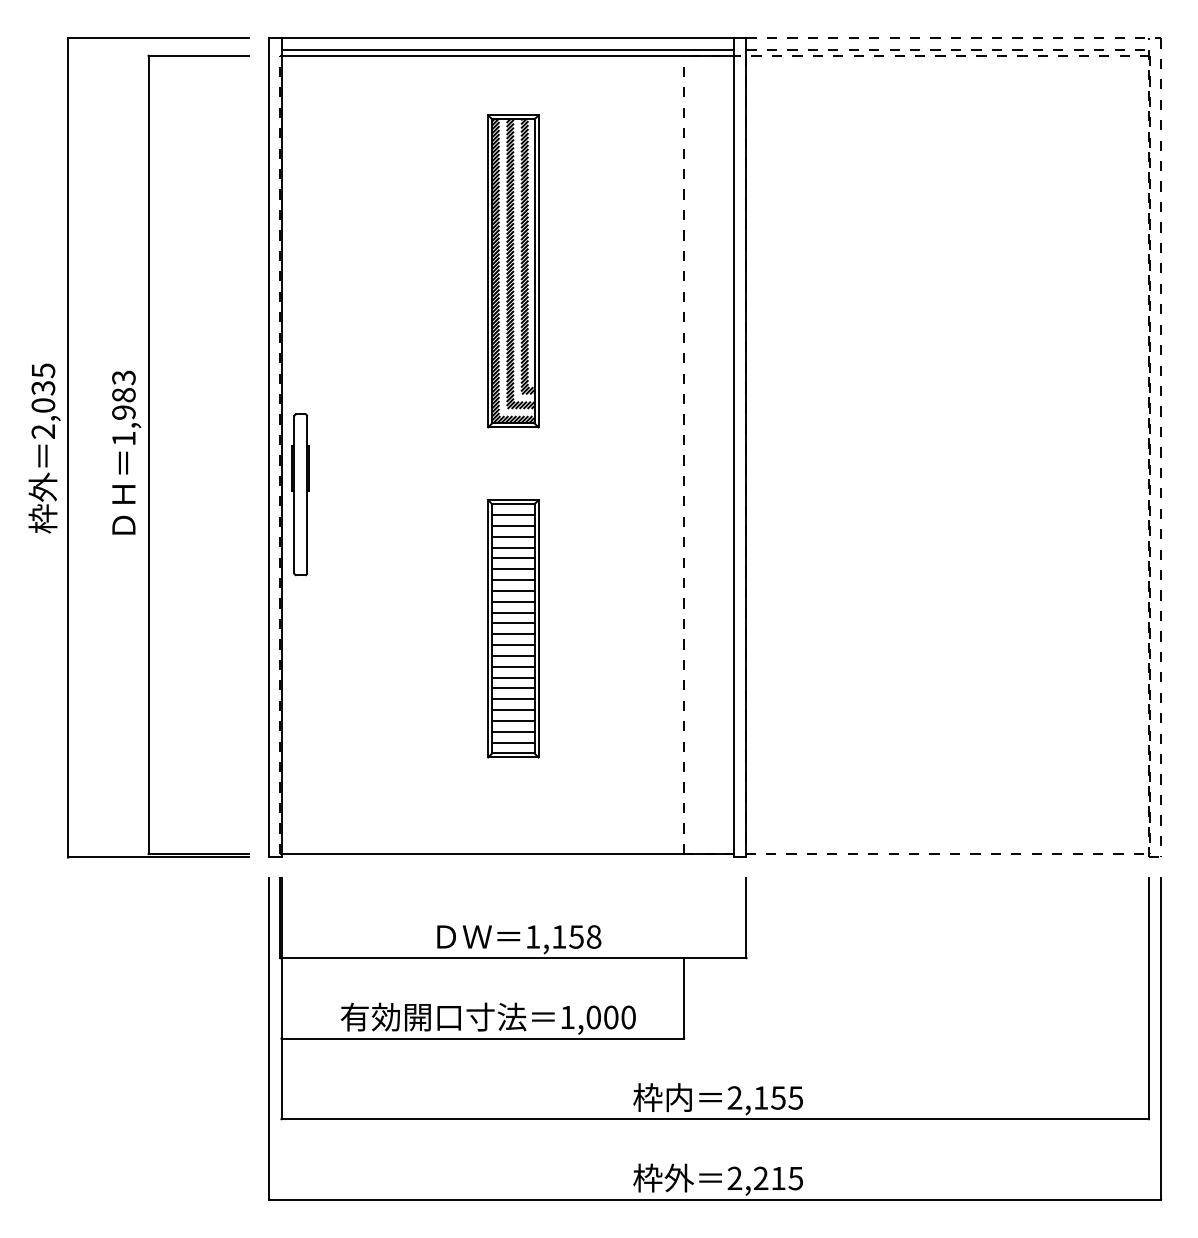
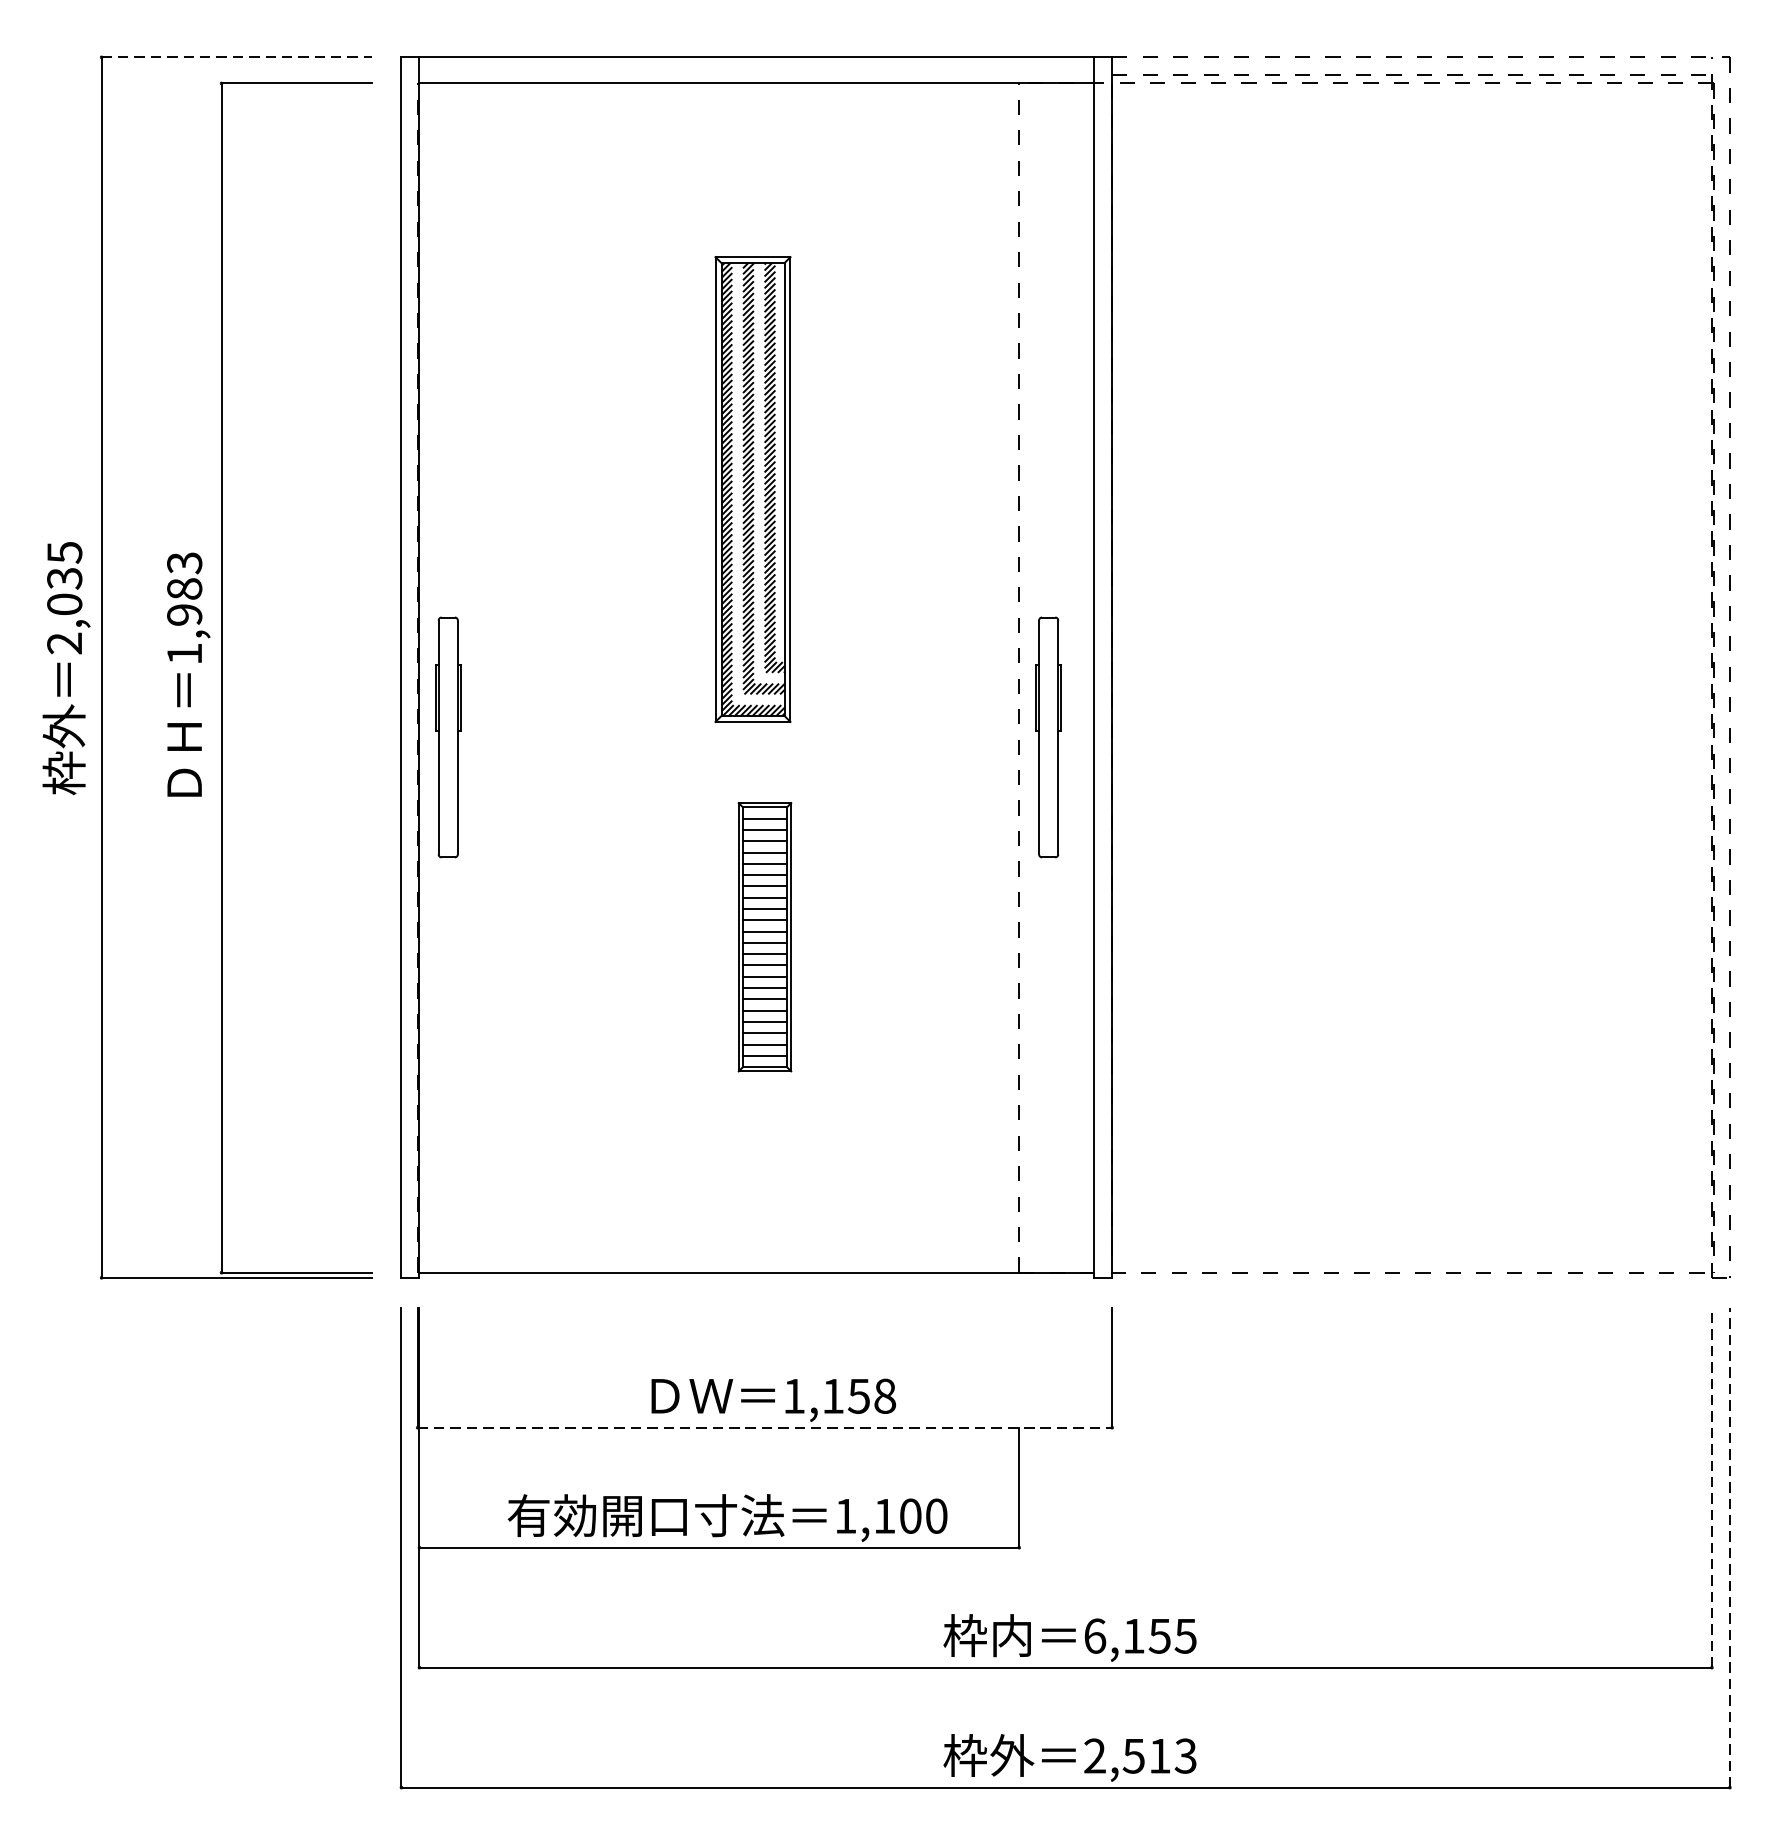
line: (158, 38) -> (236, 57), solid -> dashed
line: (507, 50) -> (756, 75), removed
part: (513, 271) -> (753, 489), moved
part: (703, 494) -> (1048, 737), added
part: (513, 628) -> (765, 936), size x0.7
line: (513, 958) -> (765, 1428), solid -> dashed
line: (1148, 998) -> (1711, 1487), solid -> dashed
text: (593, 1017) -> (884, 1516), 1,000 -> 1,100
line: (1161, 1038) -> (1730, 1547), solid -> dashed
text: (734, 1097) -> (1094, 1635), 2,155 -> 6,155
text: (777, 1178) -> (1158, 1756), 2,215 -> 2,513

